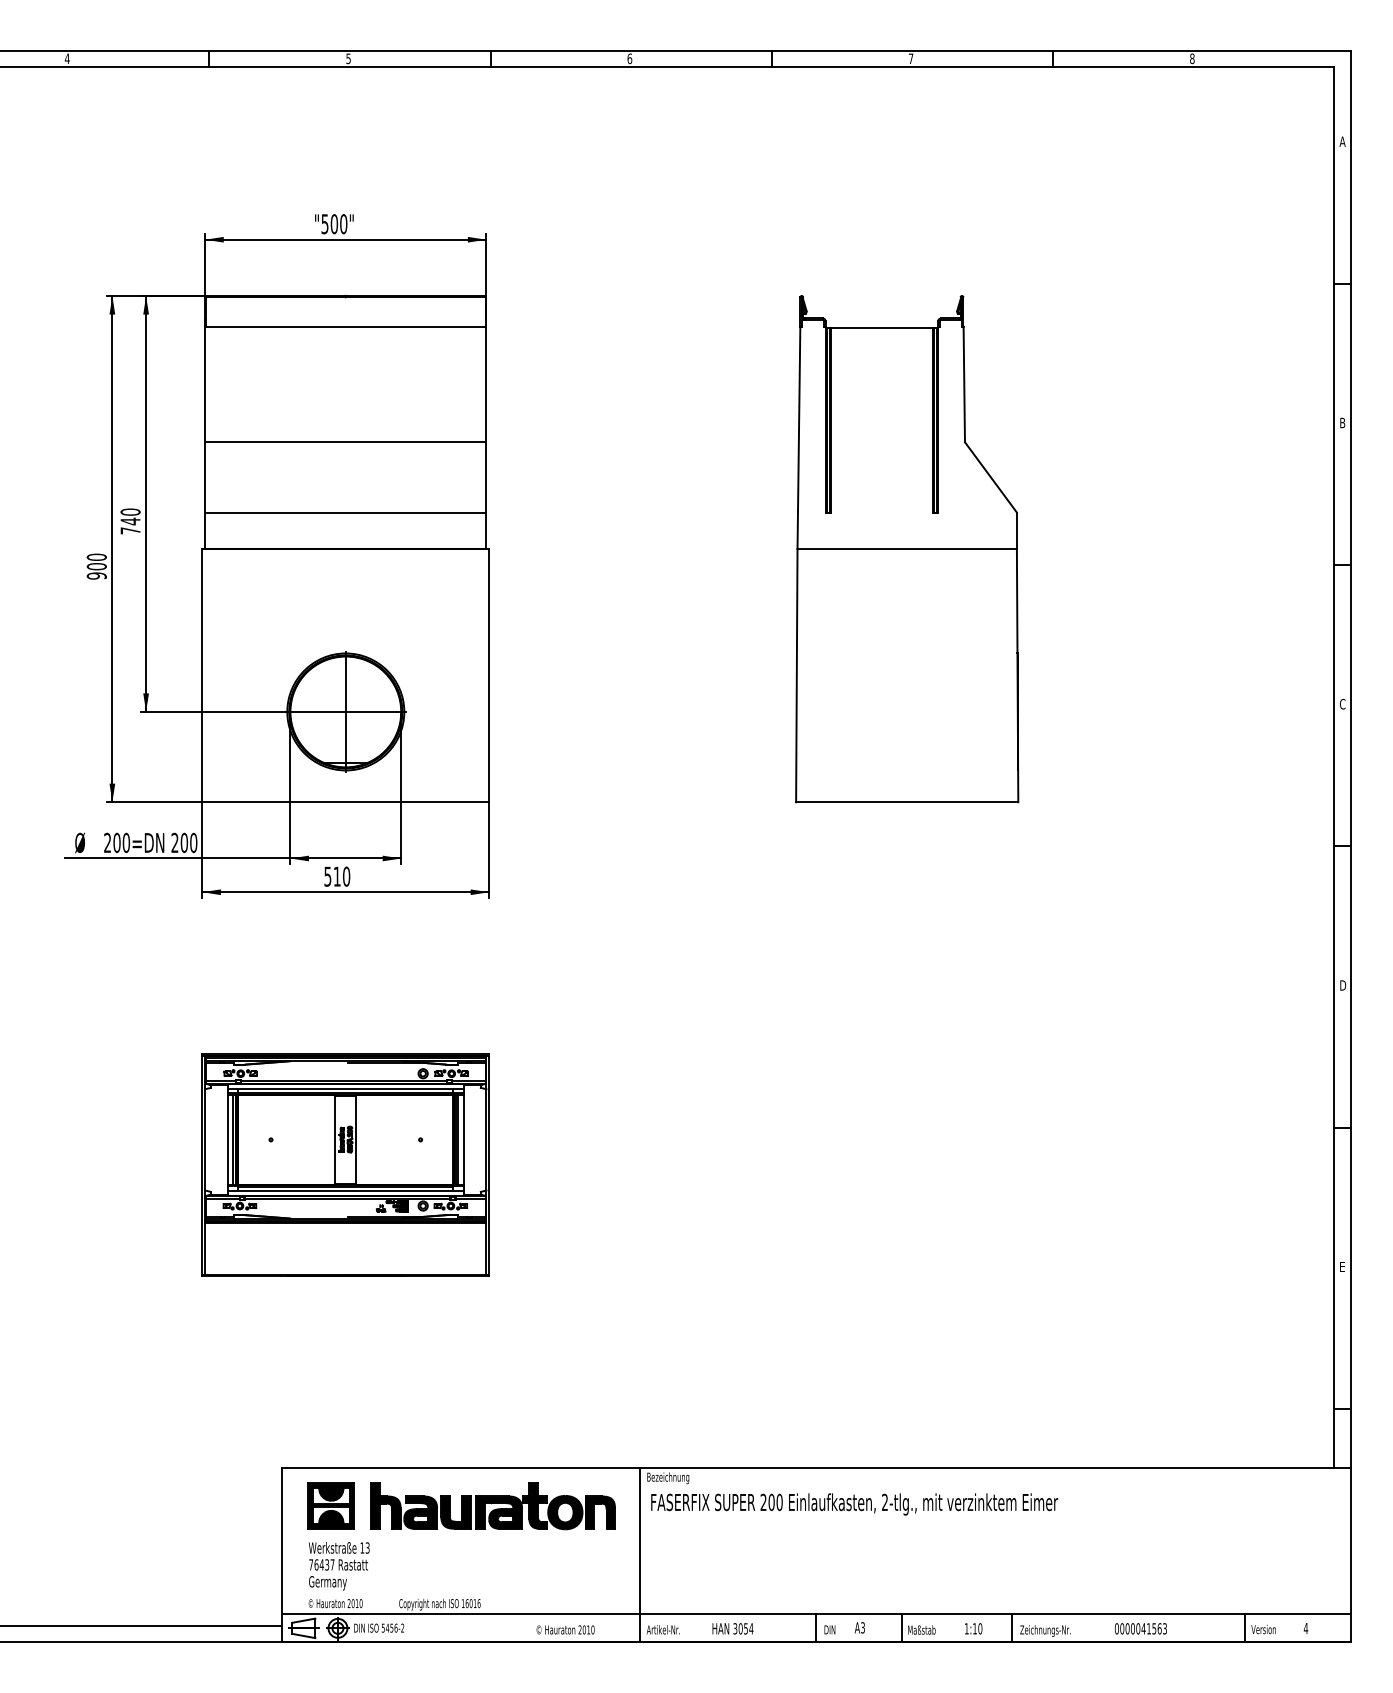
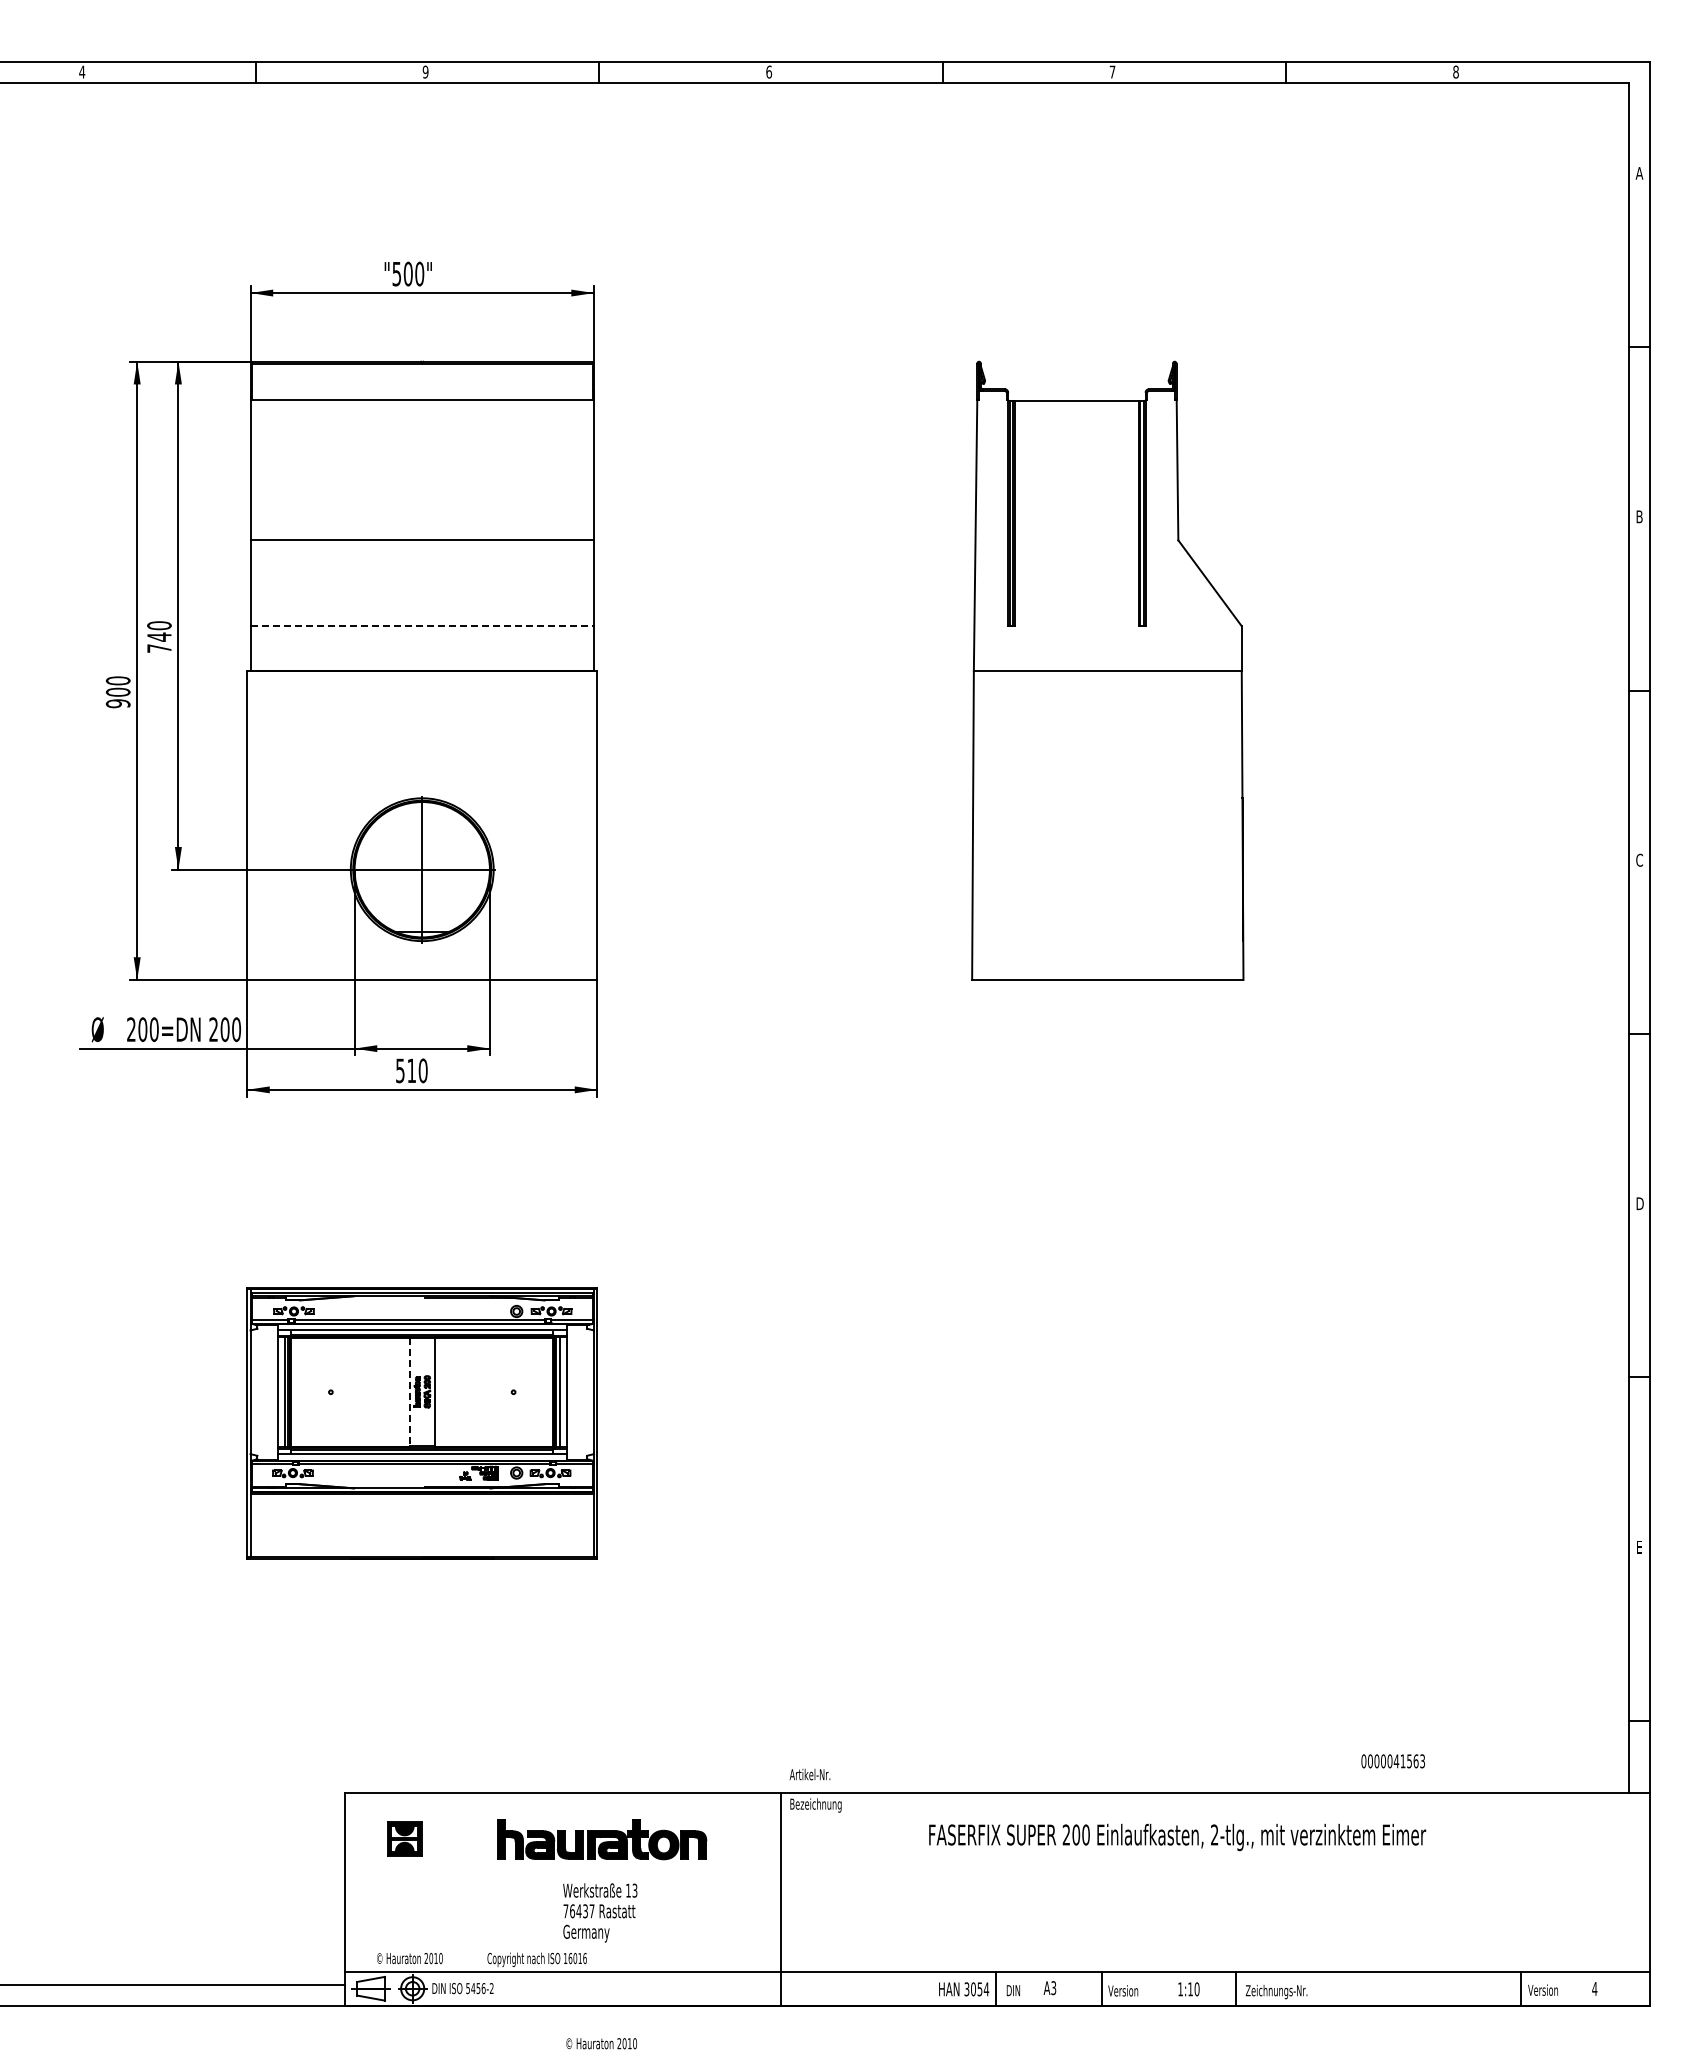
text: (348, 58) -> (425, 71), 5 -> 9
line: (346, 512) -> (422, 626), solid -> dashed
line: (335, 1140) -> (409, 1392), solid -> dashed
text: (854, 1504) -> (1177, 1837), moved
part: (331, 1505) -> (404, 1838), size x0.6
part: (492, 1506) -> (601, 1839), size x0.7
text: (339, 1565) -> (600, 1912), moved
text: (733, 1628) -> (964, 1989), moved
text: (1140, 1628) -> (1392, 1761), moved
text: (565, 1629) -> (601, 2043), moved
text: (662, 1629) -> (809, 1774), moved
text: (921, 1629) -> (1125, 1990), Maßstab -> Version

